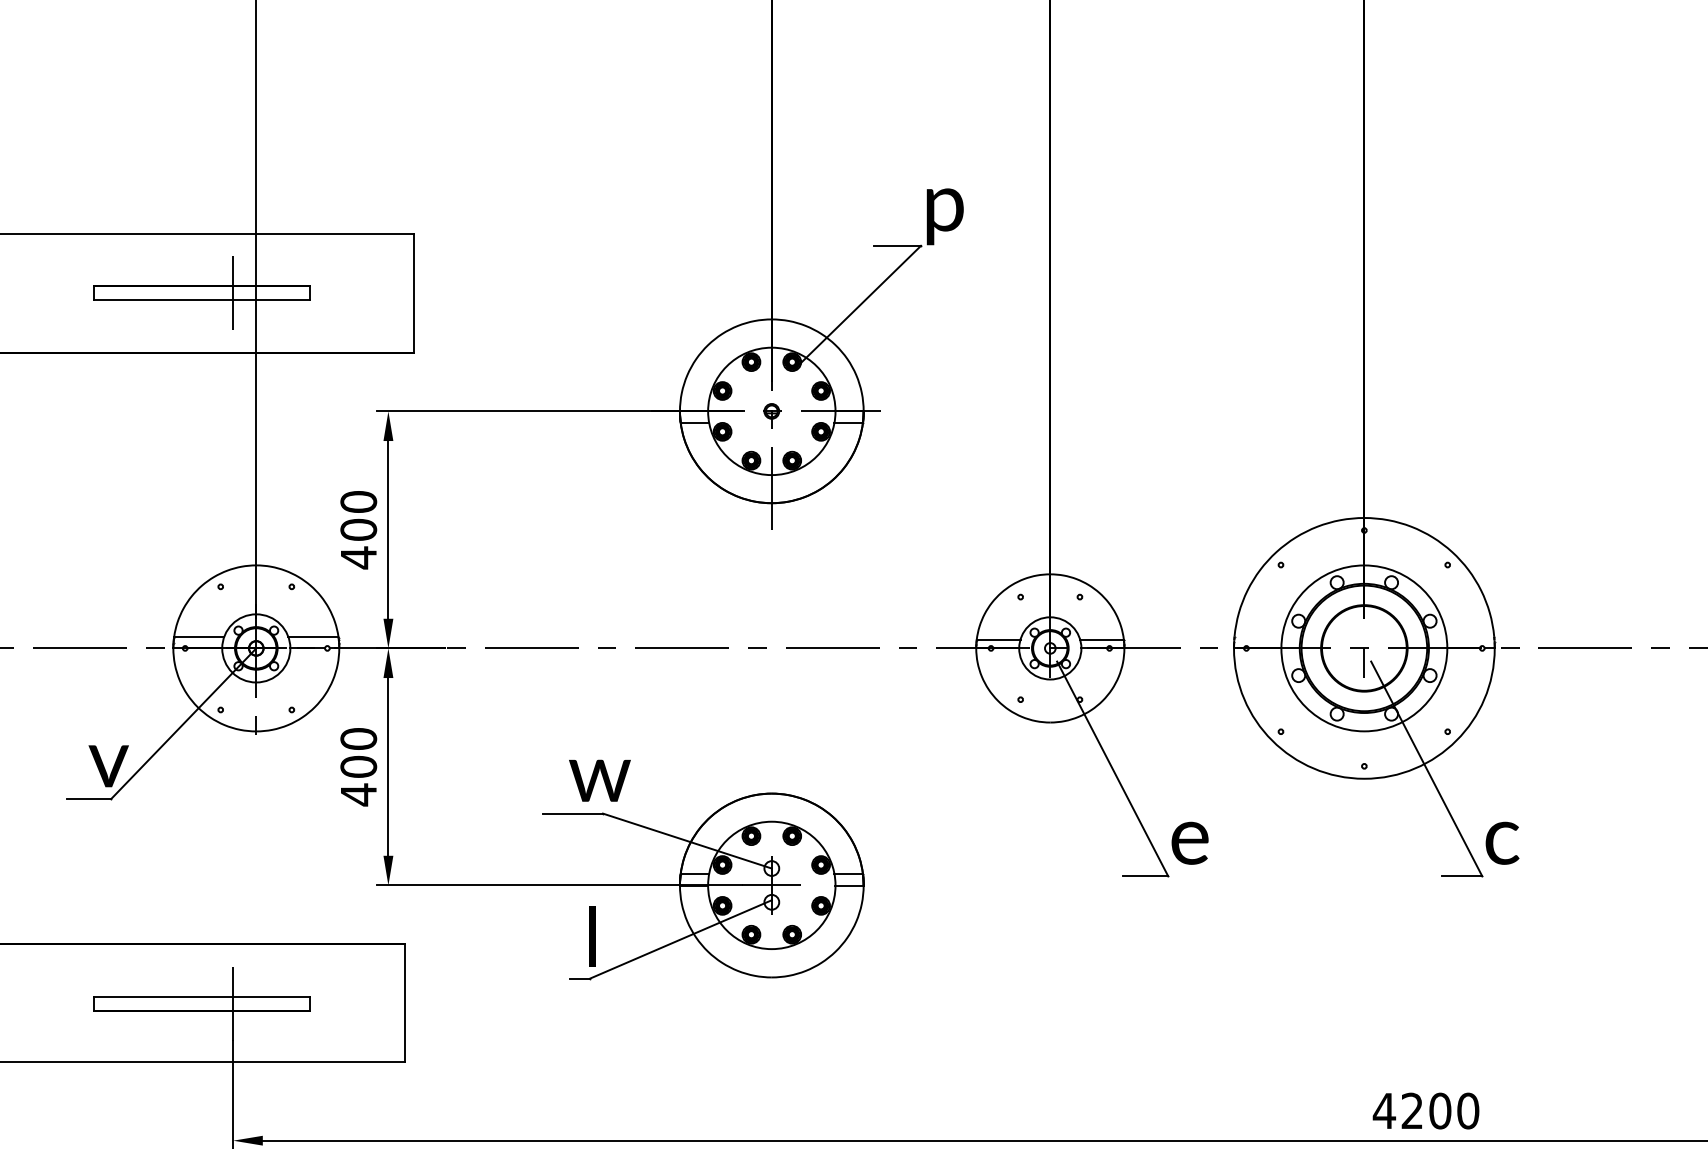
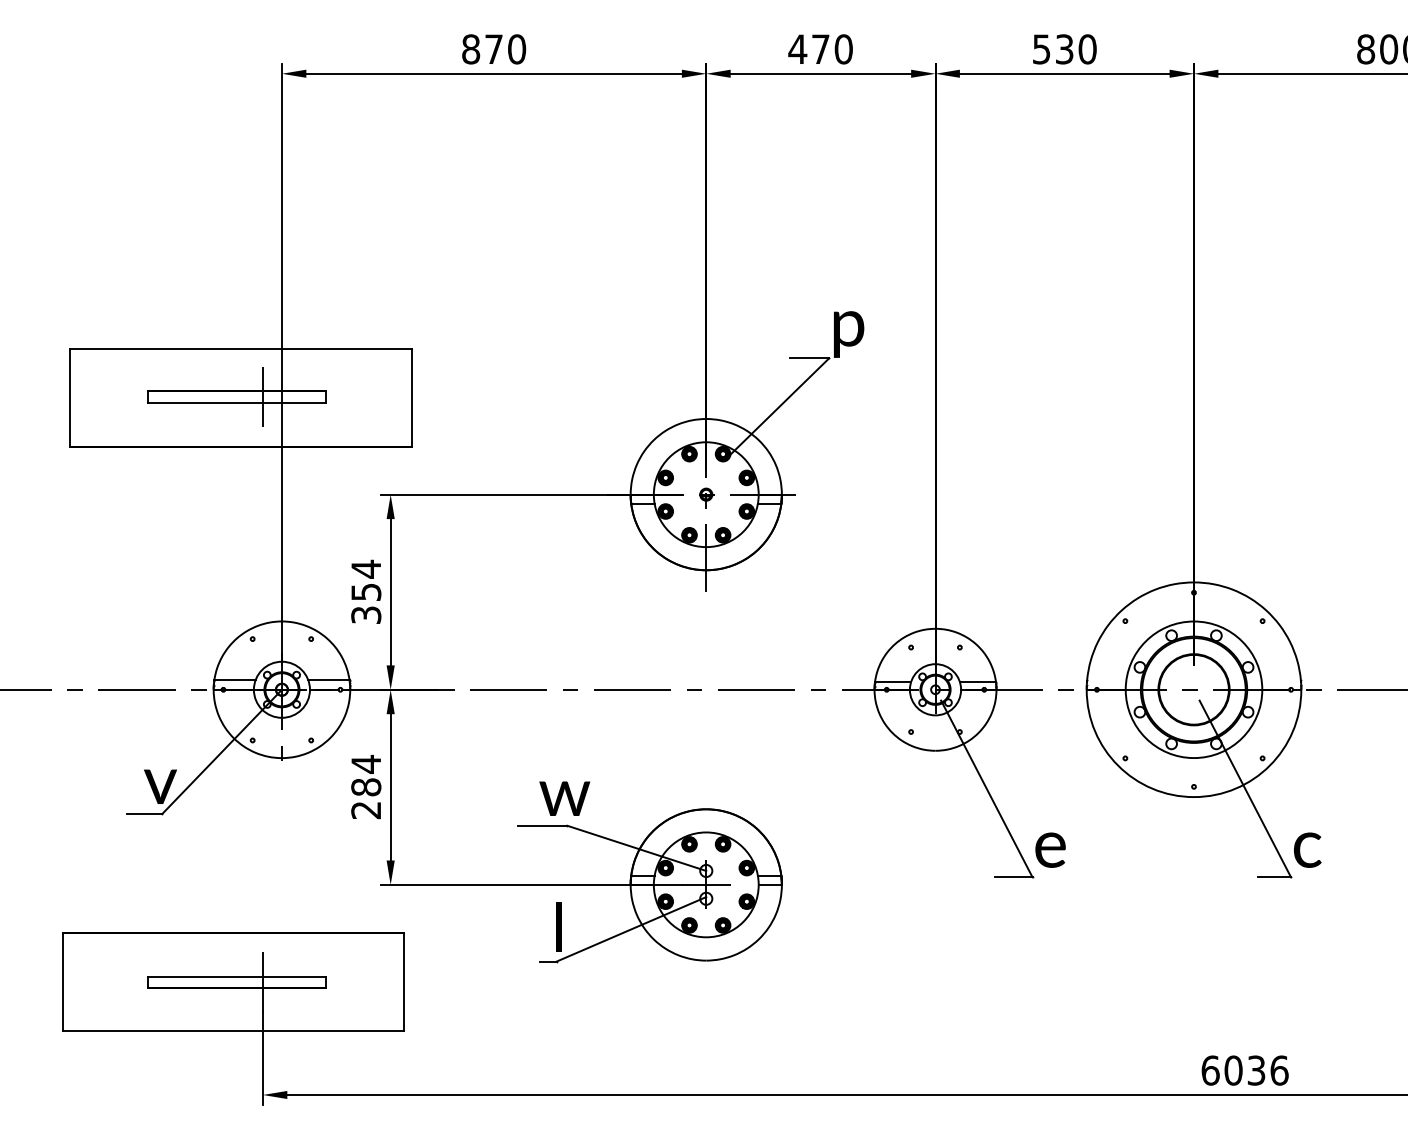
text: (359, 529) -> (366, 591), 400 -> 354
line: (1364, 662) -> (1194, 701), removed
text: (359, 765) -> (366, 786), 400 -> 284
text: (1425, 1110) -> (1244, 1070), 4200 -> 6036

